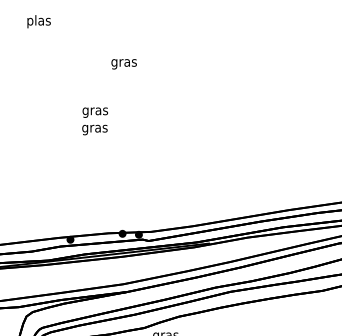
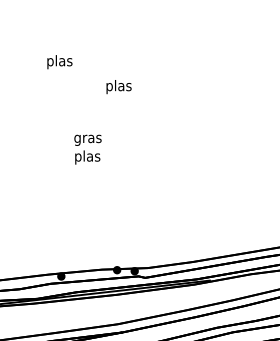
text: (38, 21) -> (59, 61), moved
text: (123, 62) -> (118, 86), gras -> plas
text: (94, 128) -> (87, 157), gras -> plas

